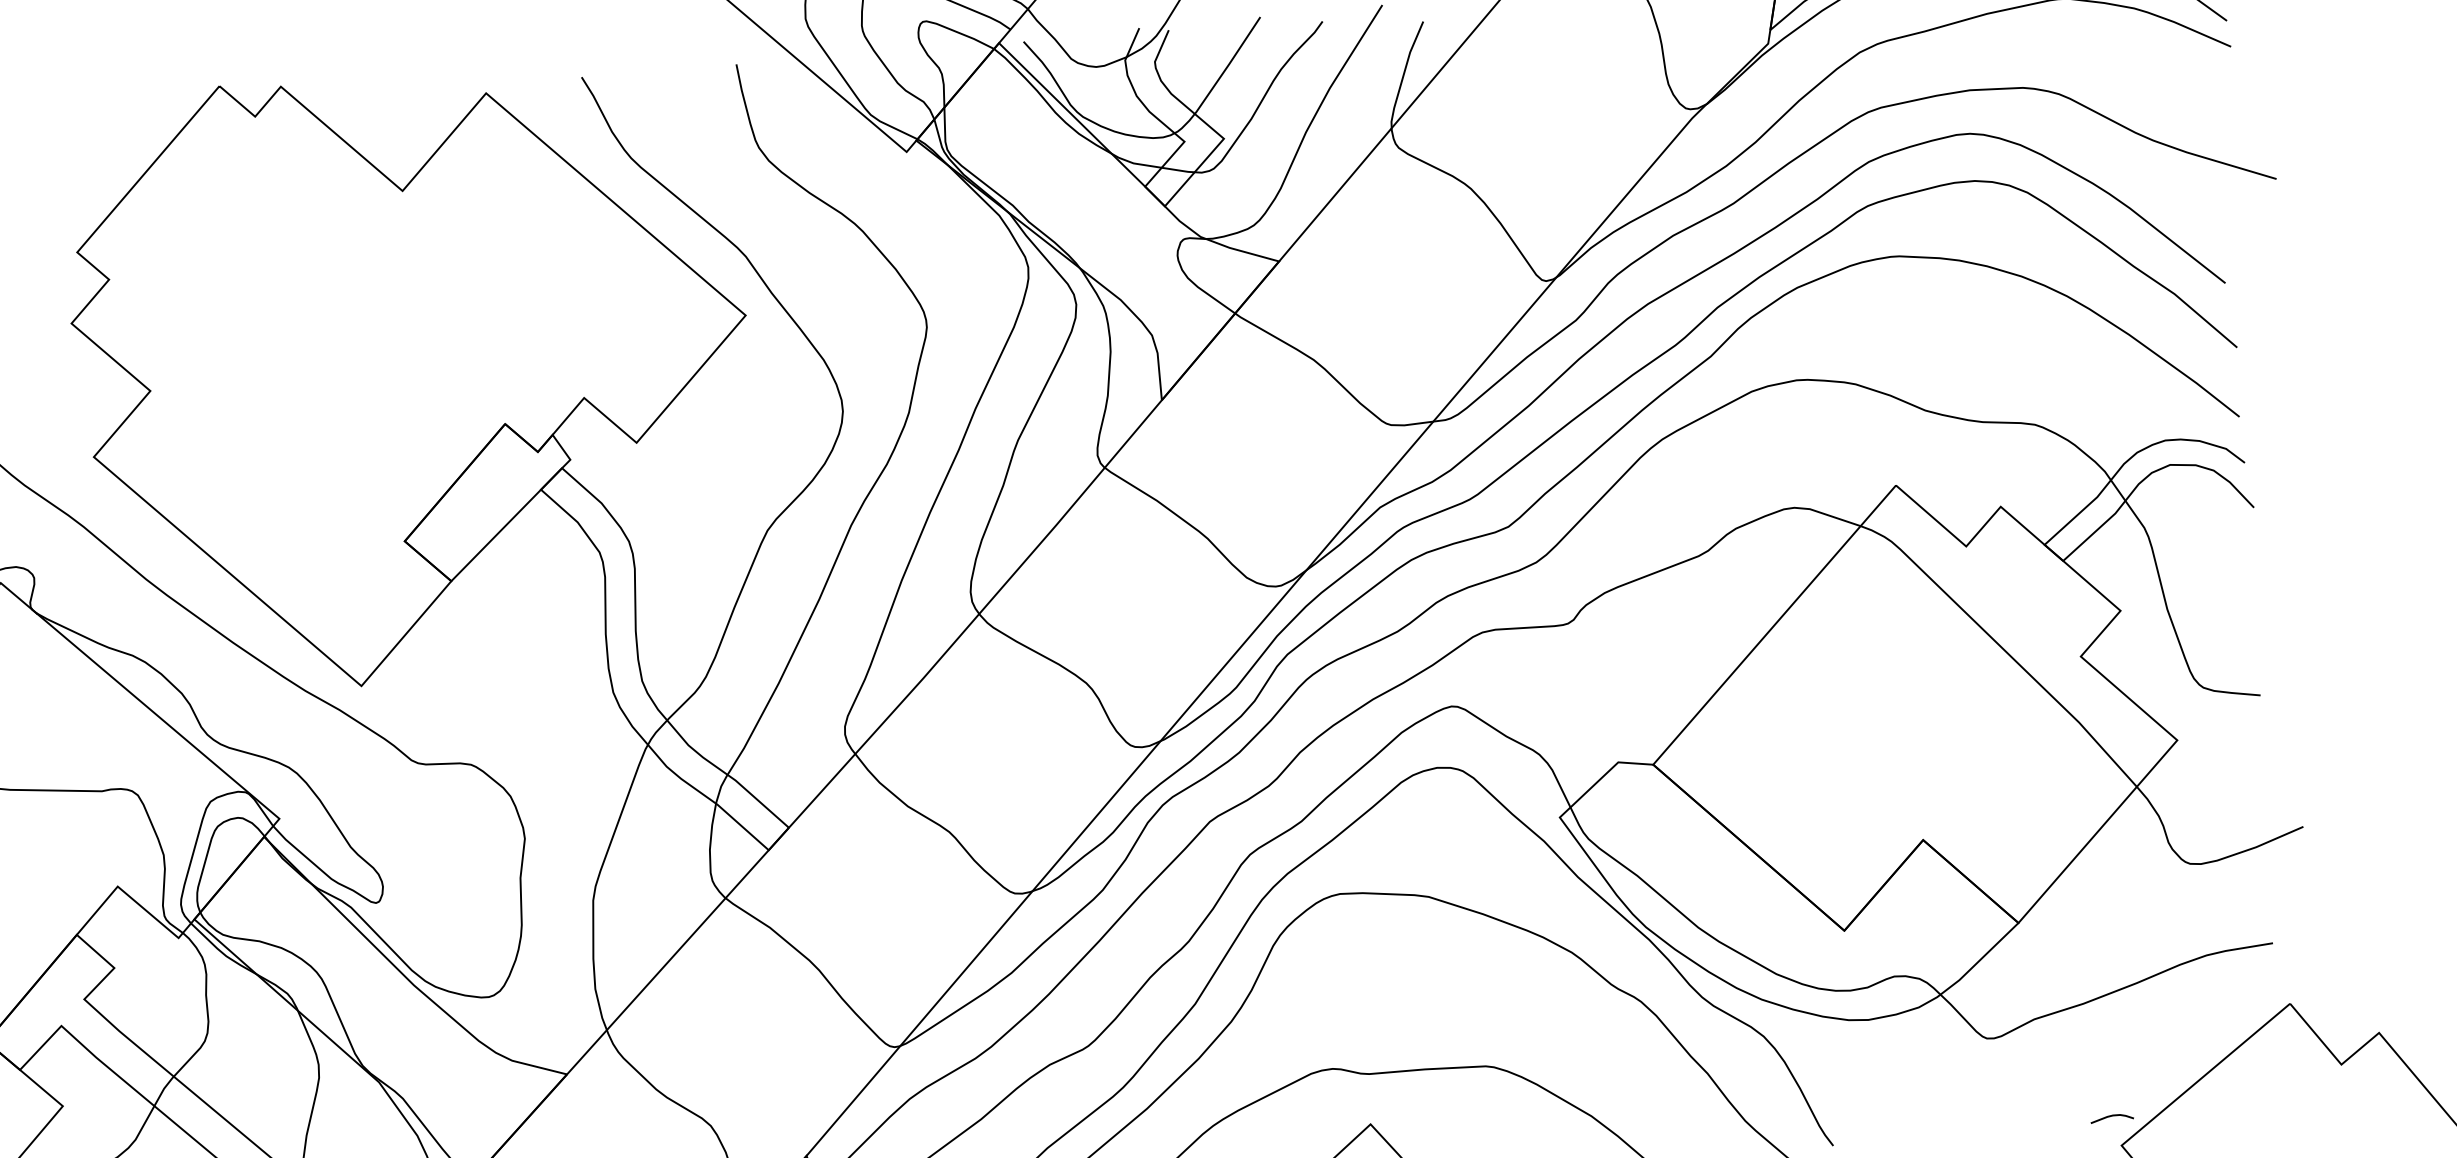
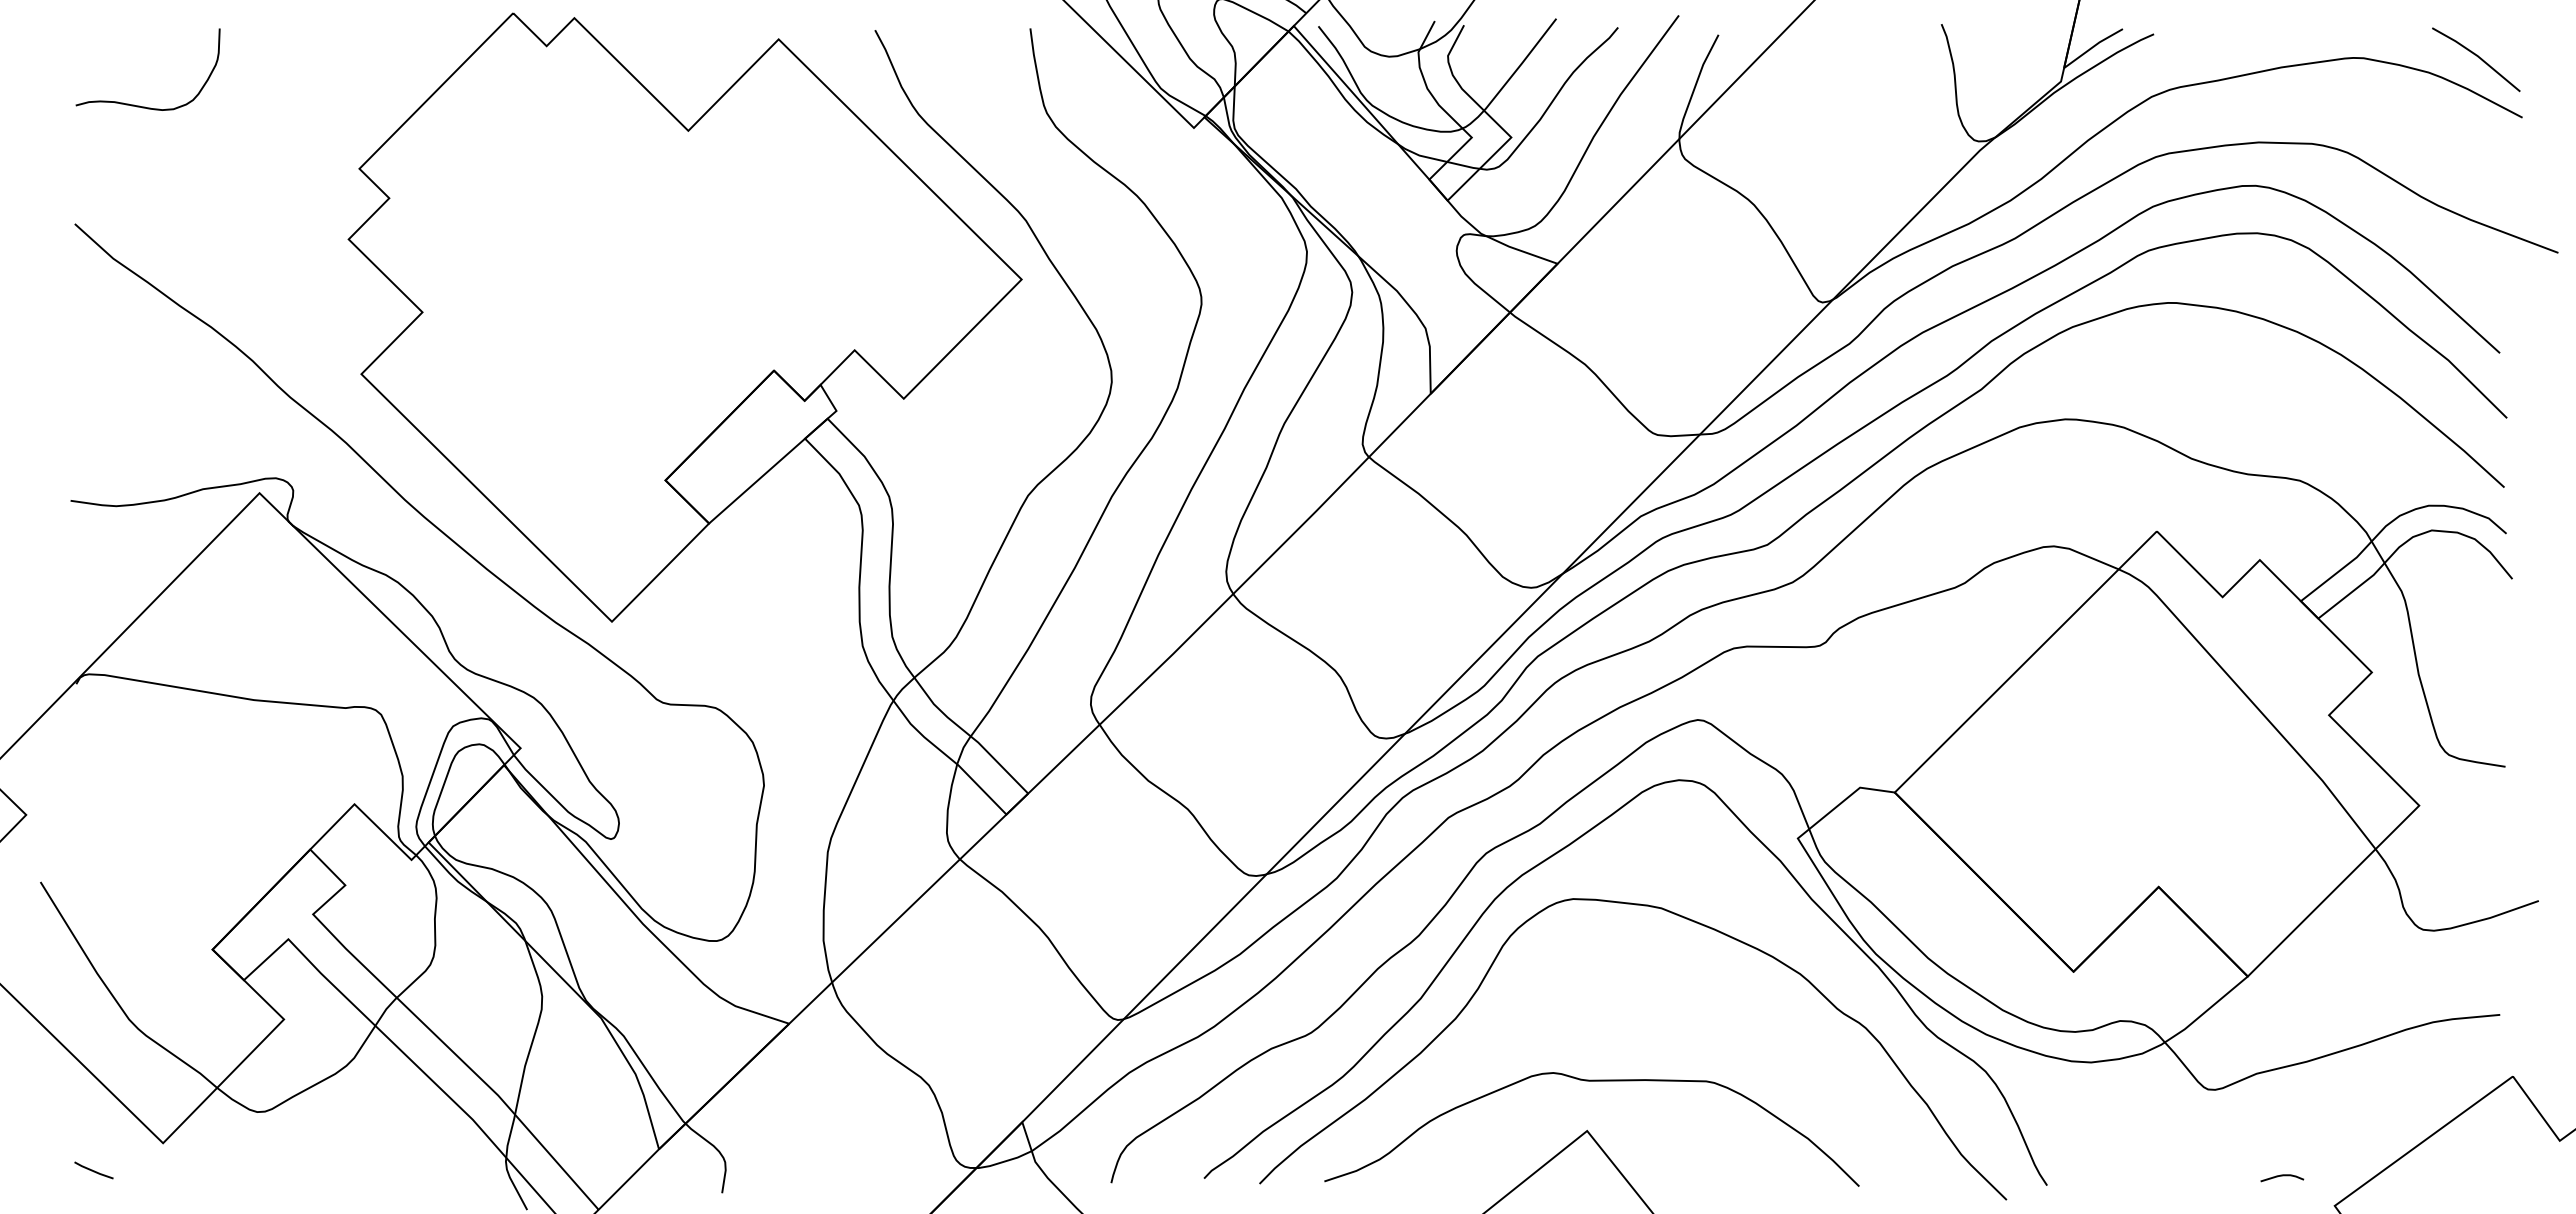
curve: (2112, 1116) -> (2282, 1176), moved

